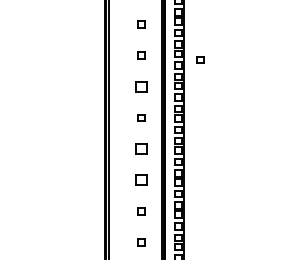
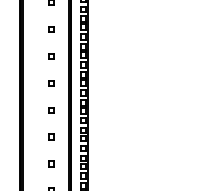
part: (200, 59) -> (102, 59), removed
part: (141, 86) -> (51, 83), size x0.62
part: (141, 148) -> (51, 136), size x0.62
part: (141, 179) -> (51, 163), size x0.62

